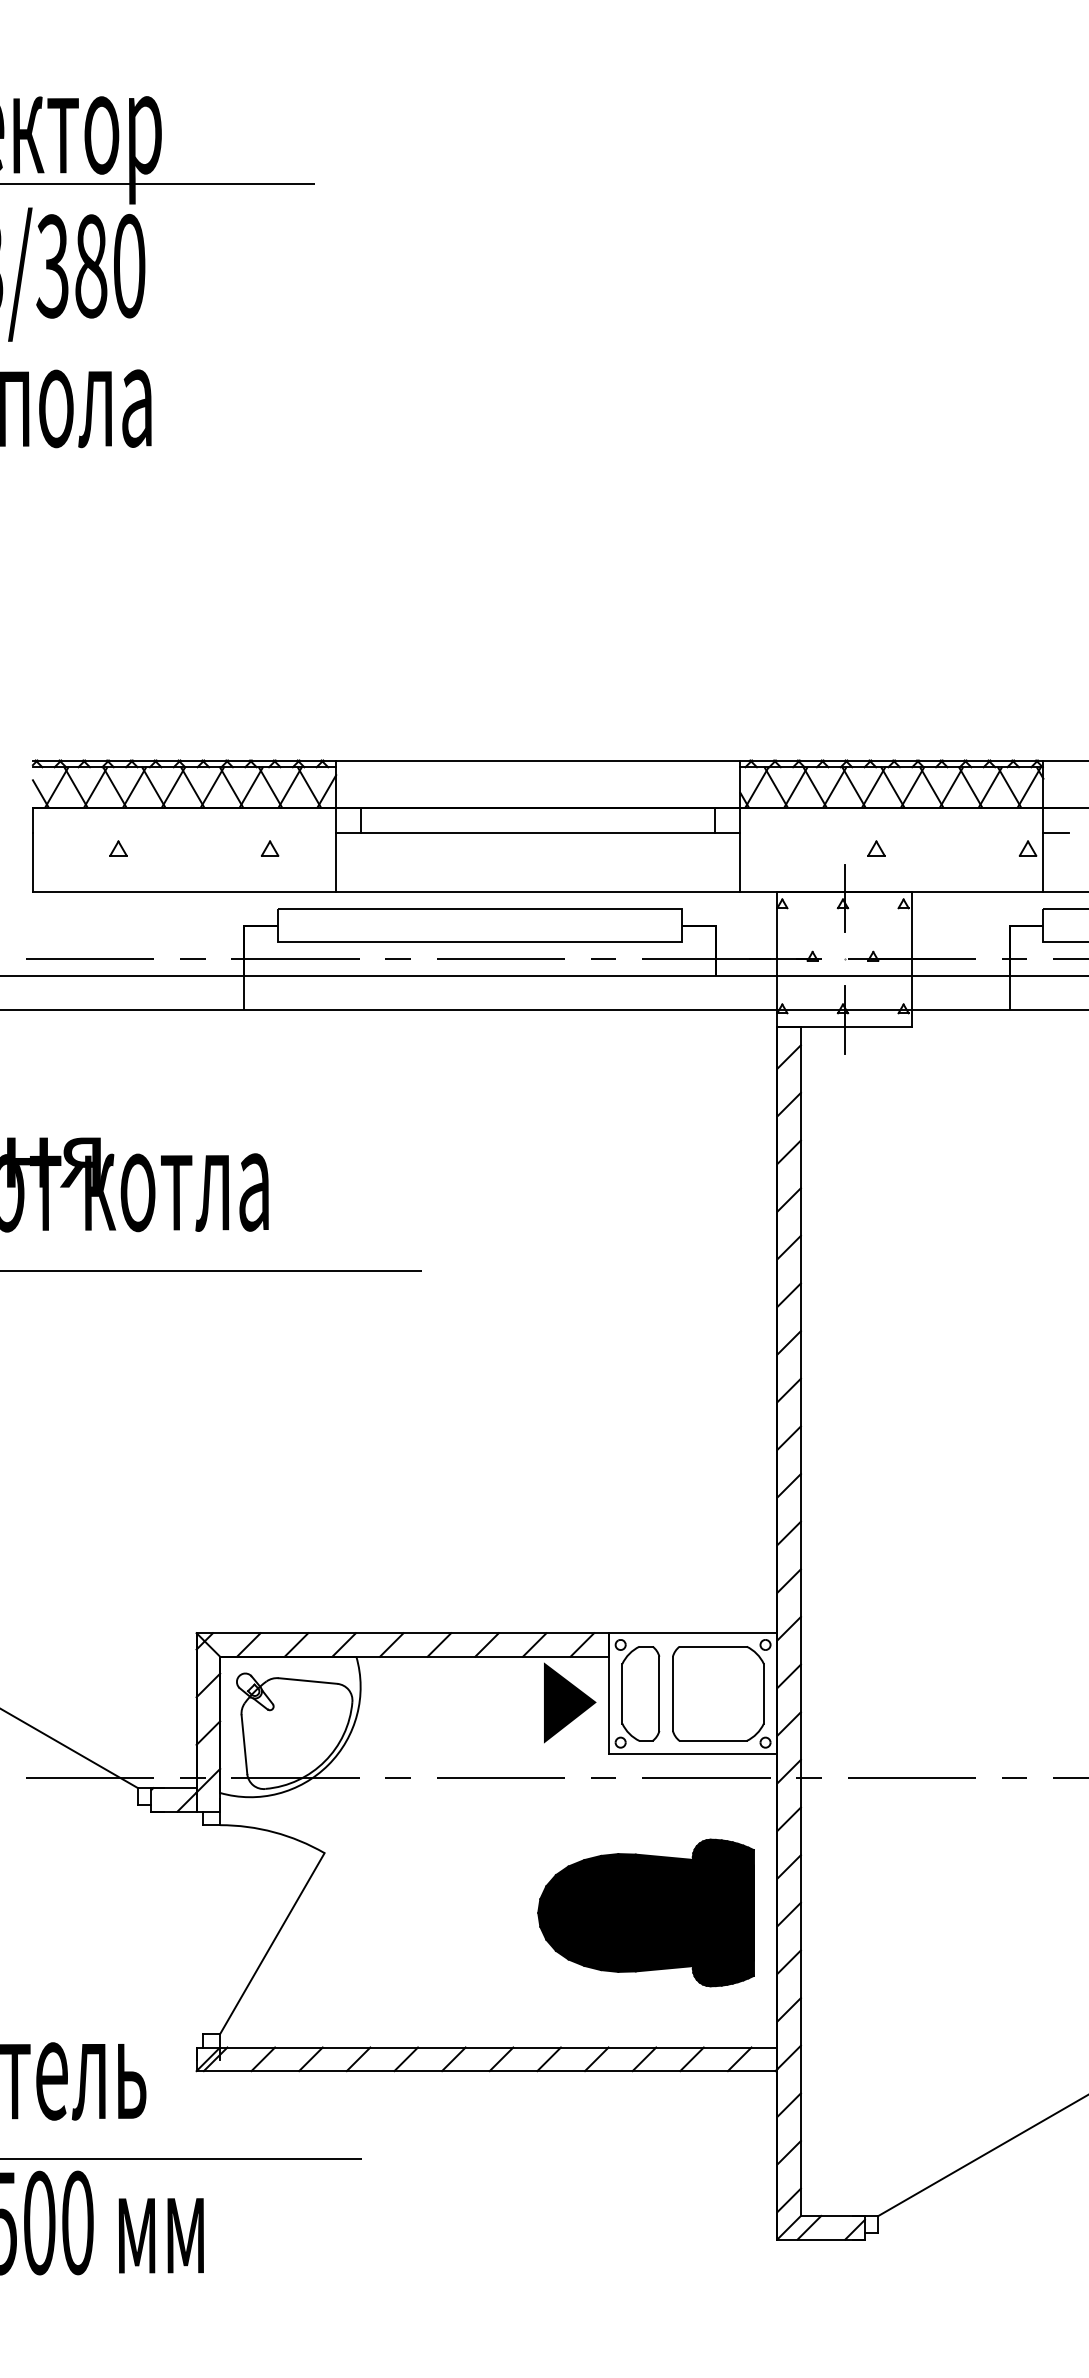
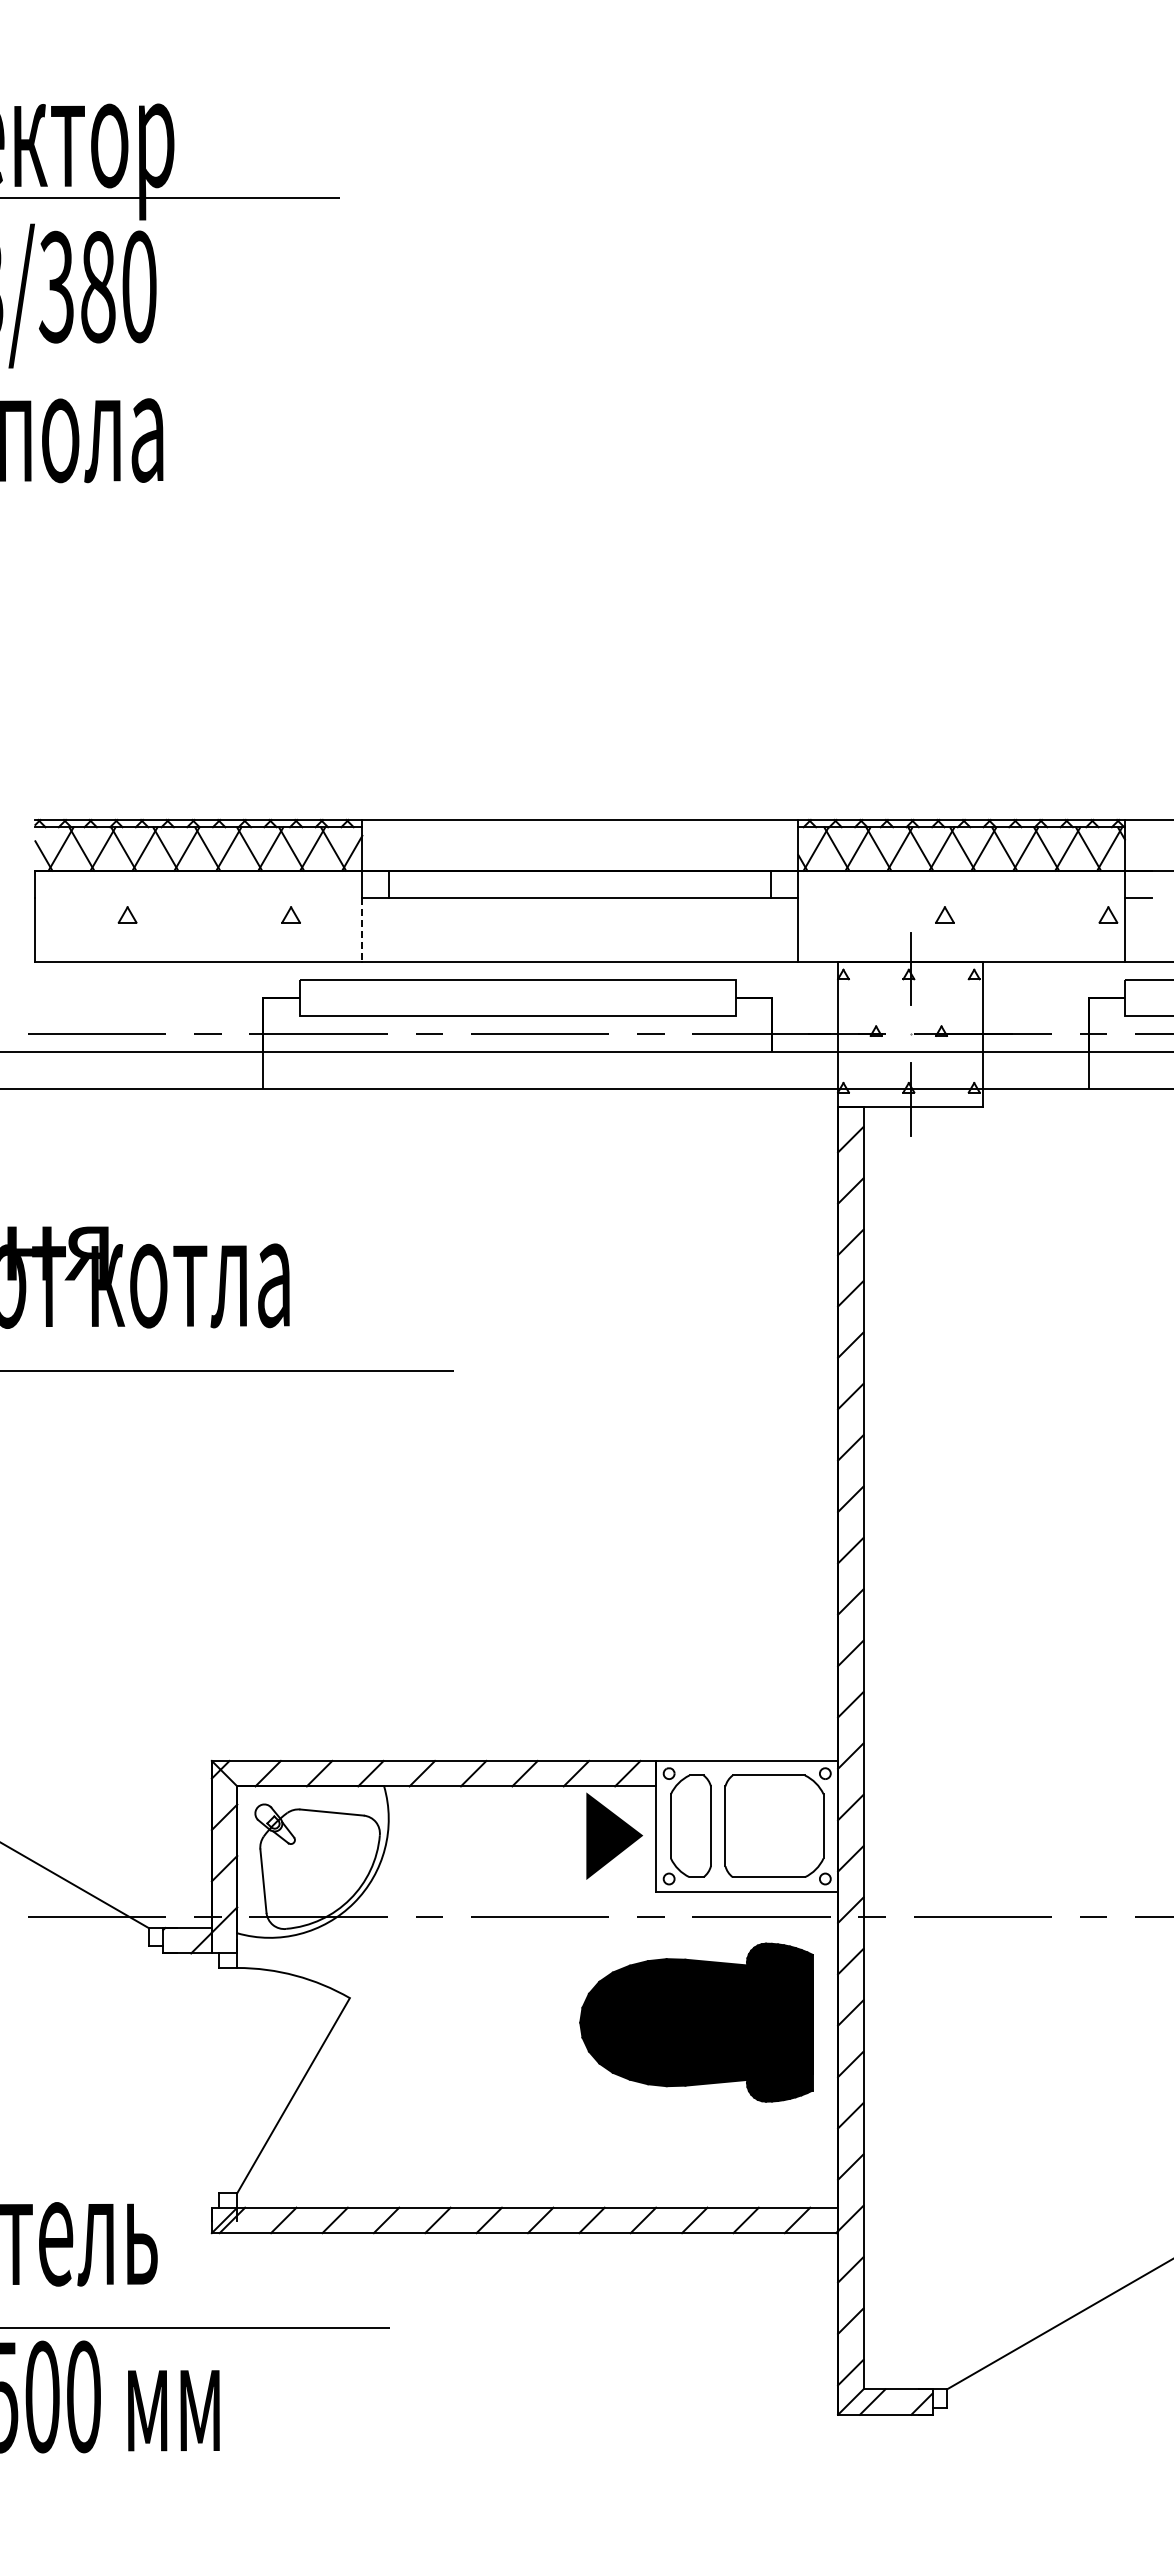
line: (336, 862) -> (362, 929), solid -> dashed
part: (646, 1912) -> (696, 2022), moved

